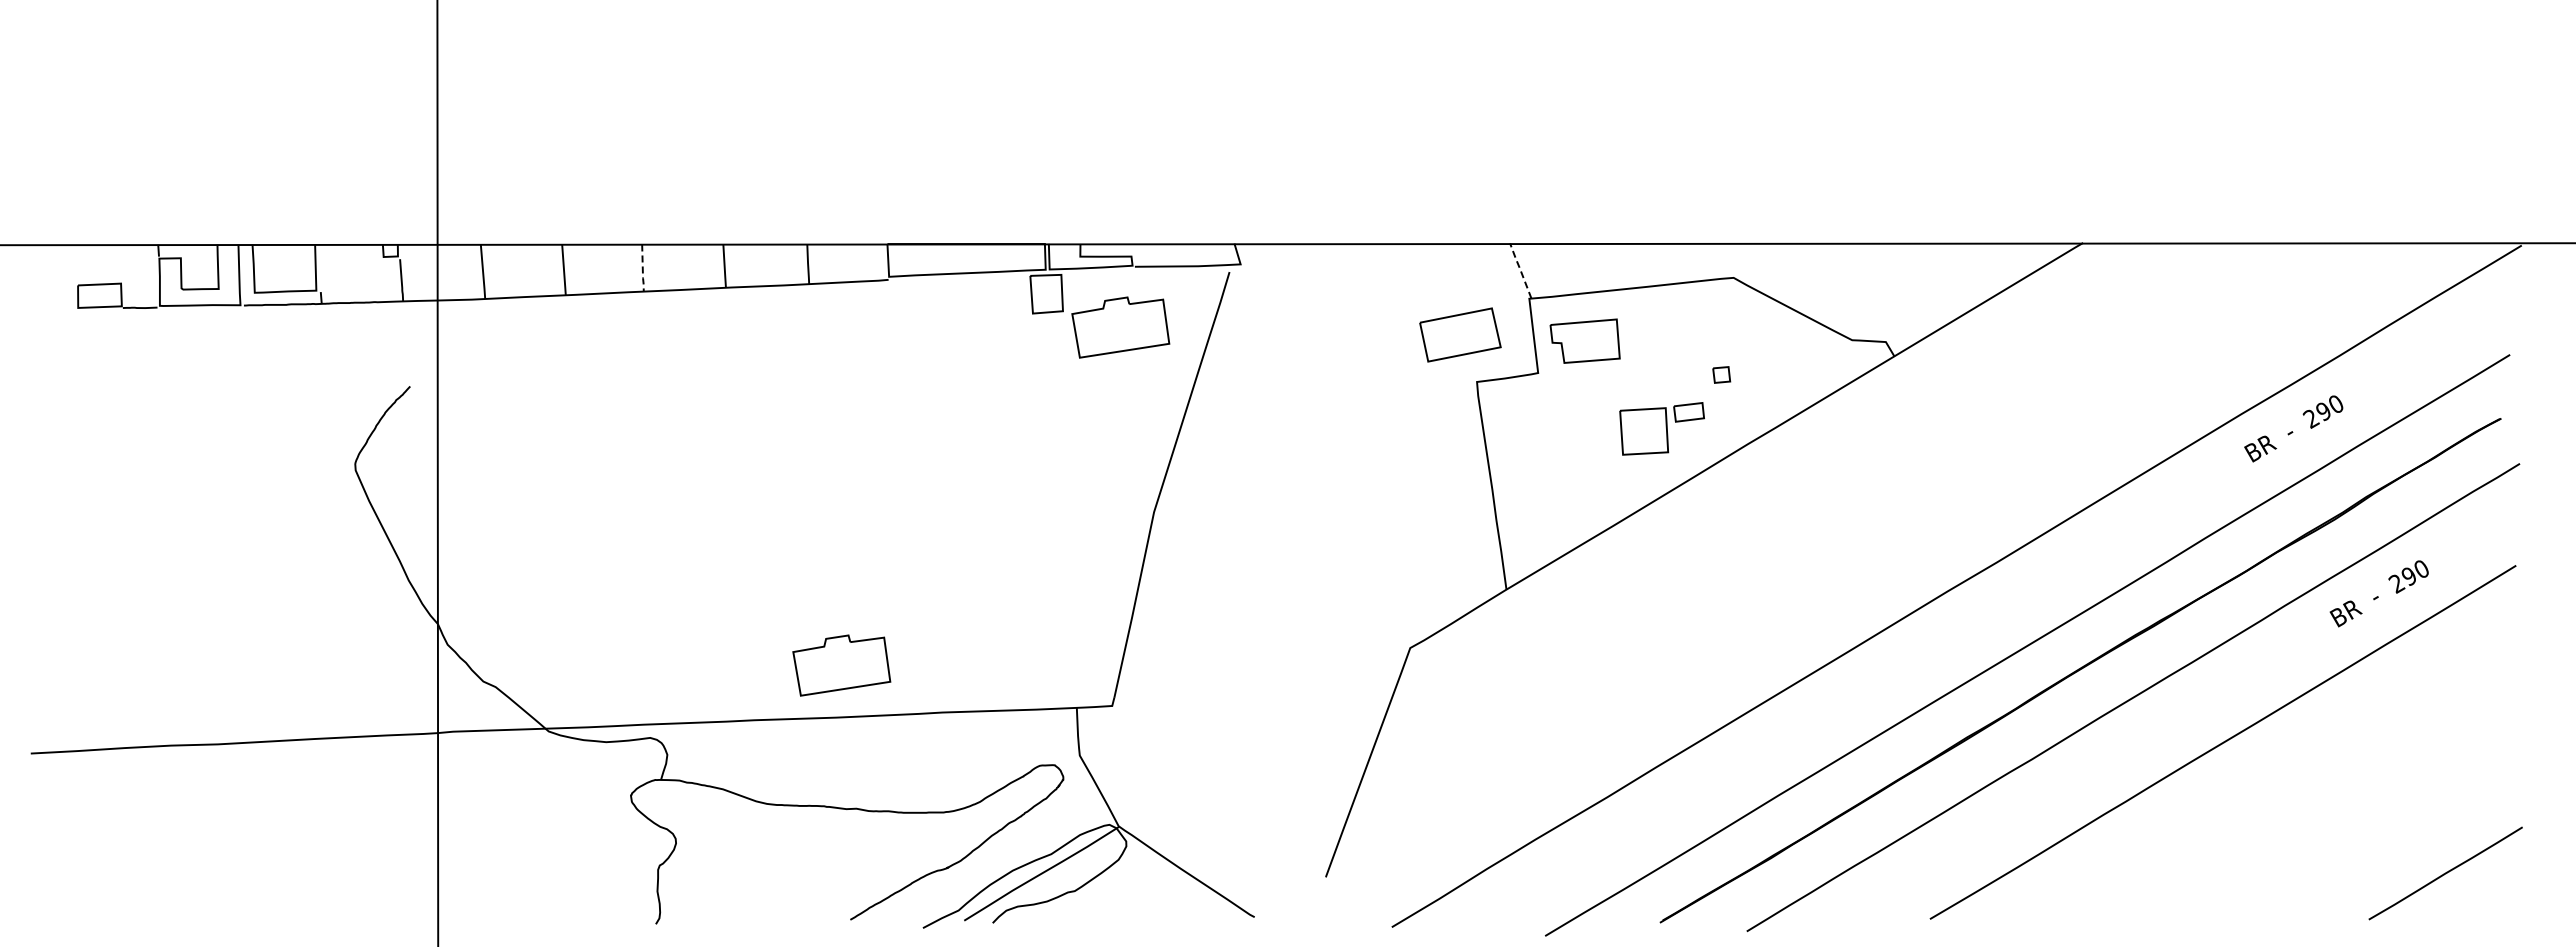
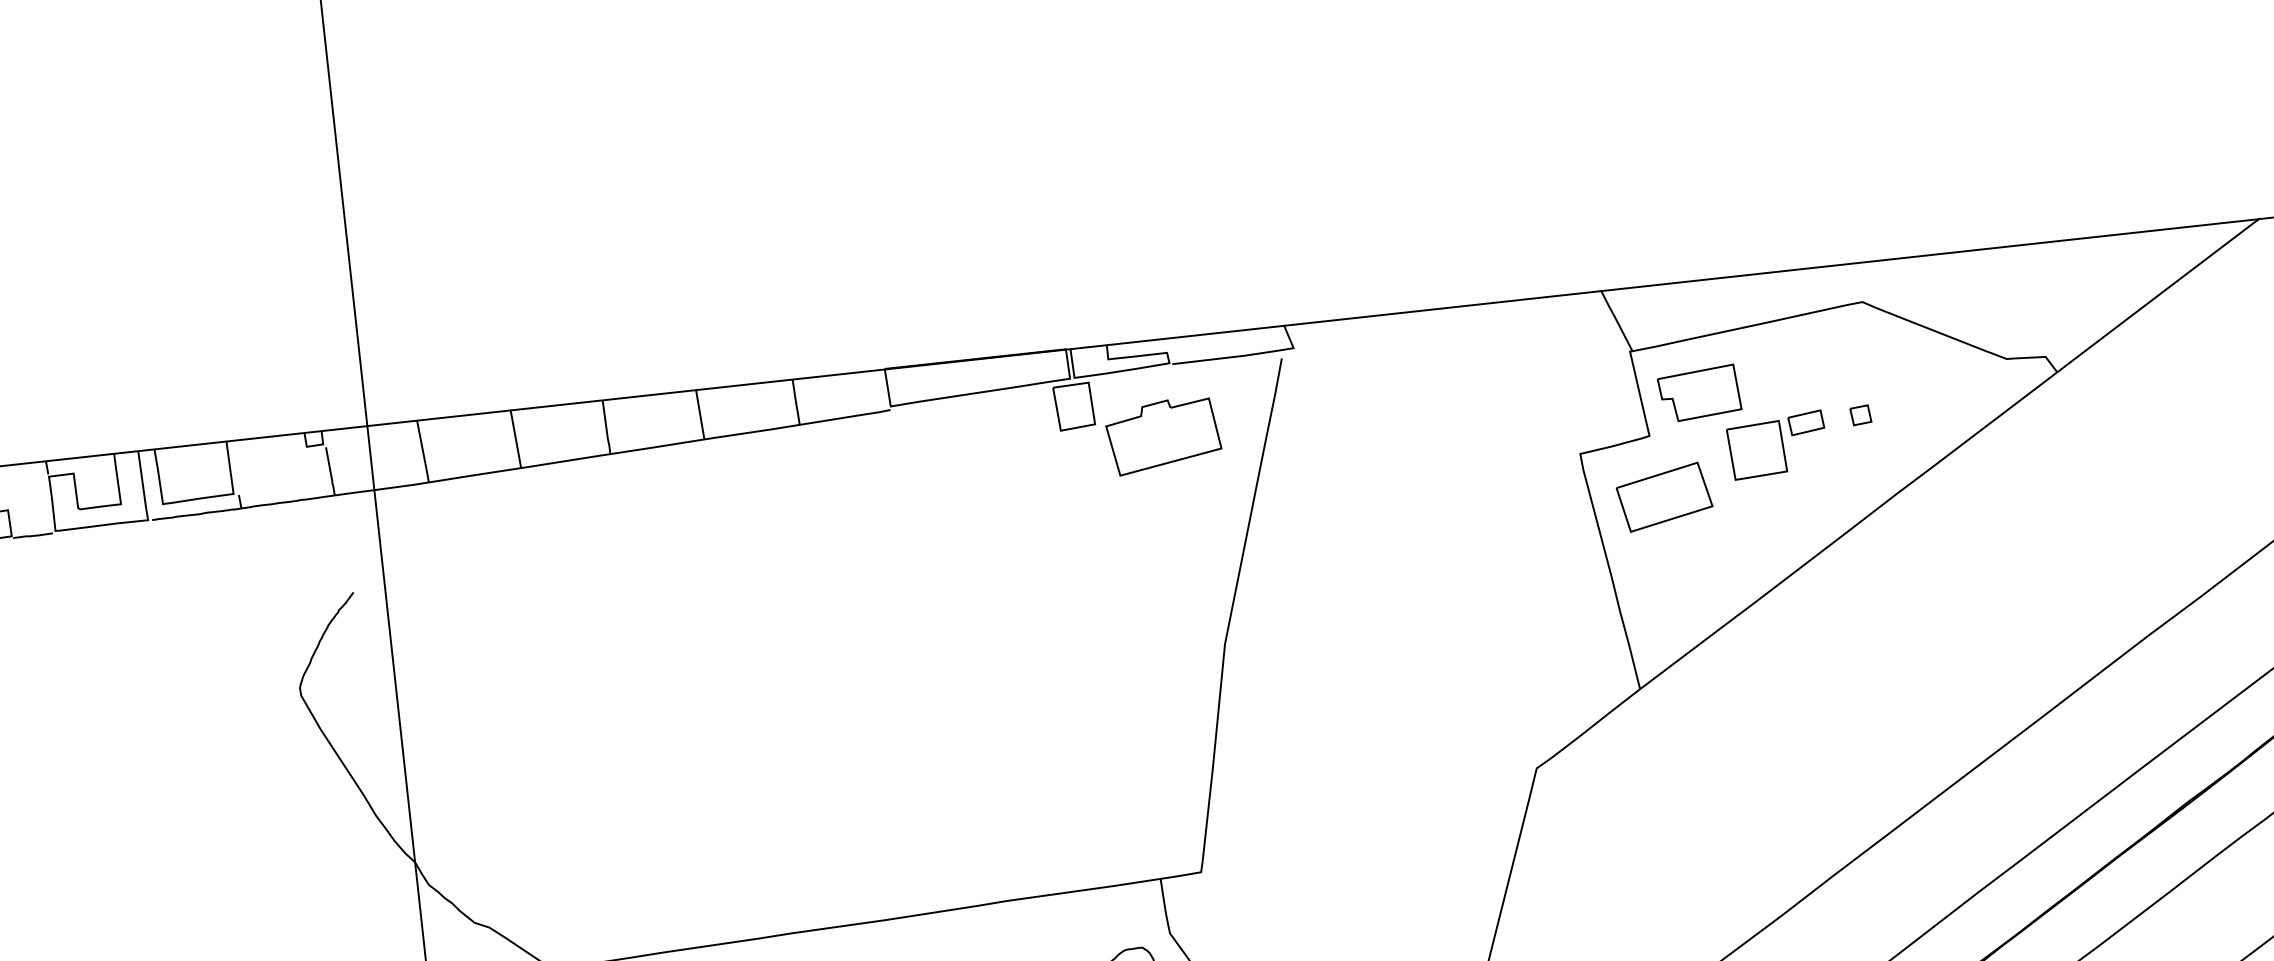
line: (642, 269) -> (606, 428), dashed -> solid
line: (1520, 269) -> (1616, 319), dashed -> solid
part: (1460, 334) -> (1664, 496), moved
part: (1661, 428) -> (1776, 444), moved
part: (841, 665) -> (884, 859), removed

